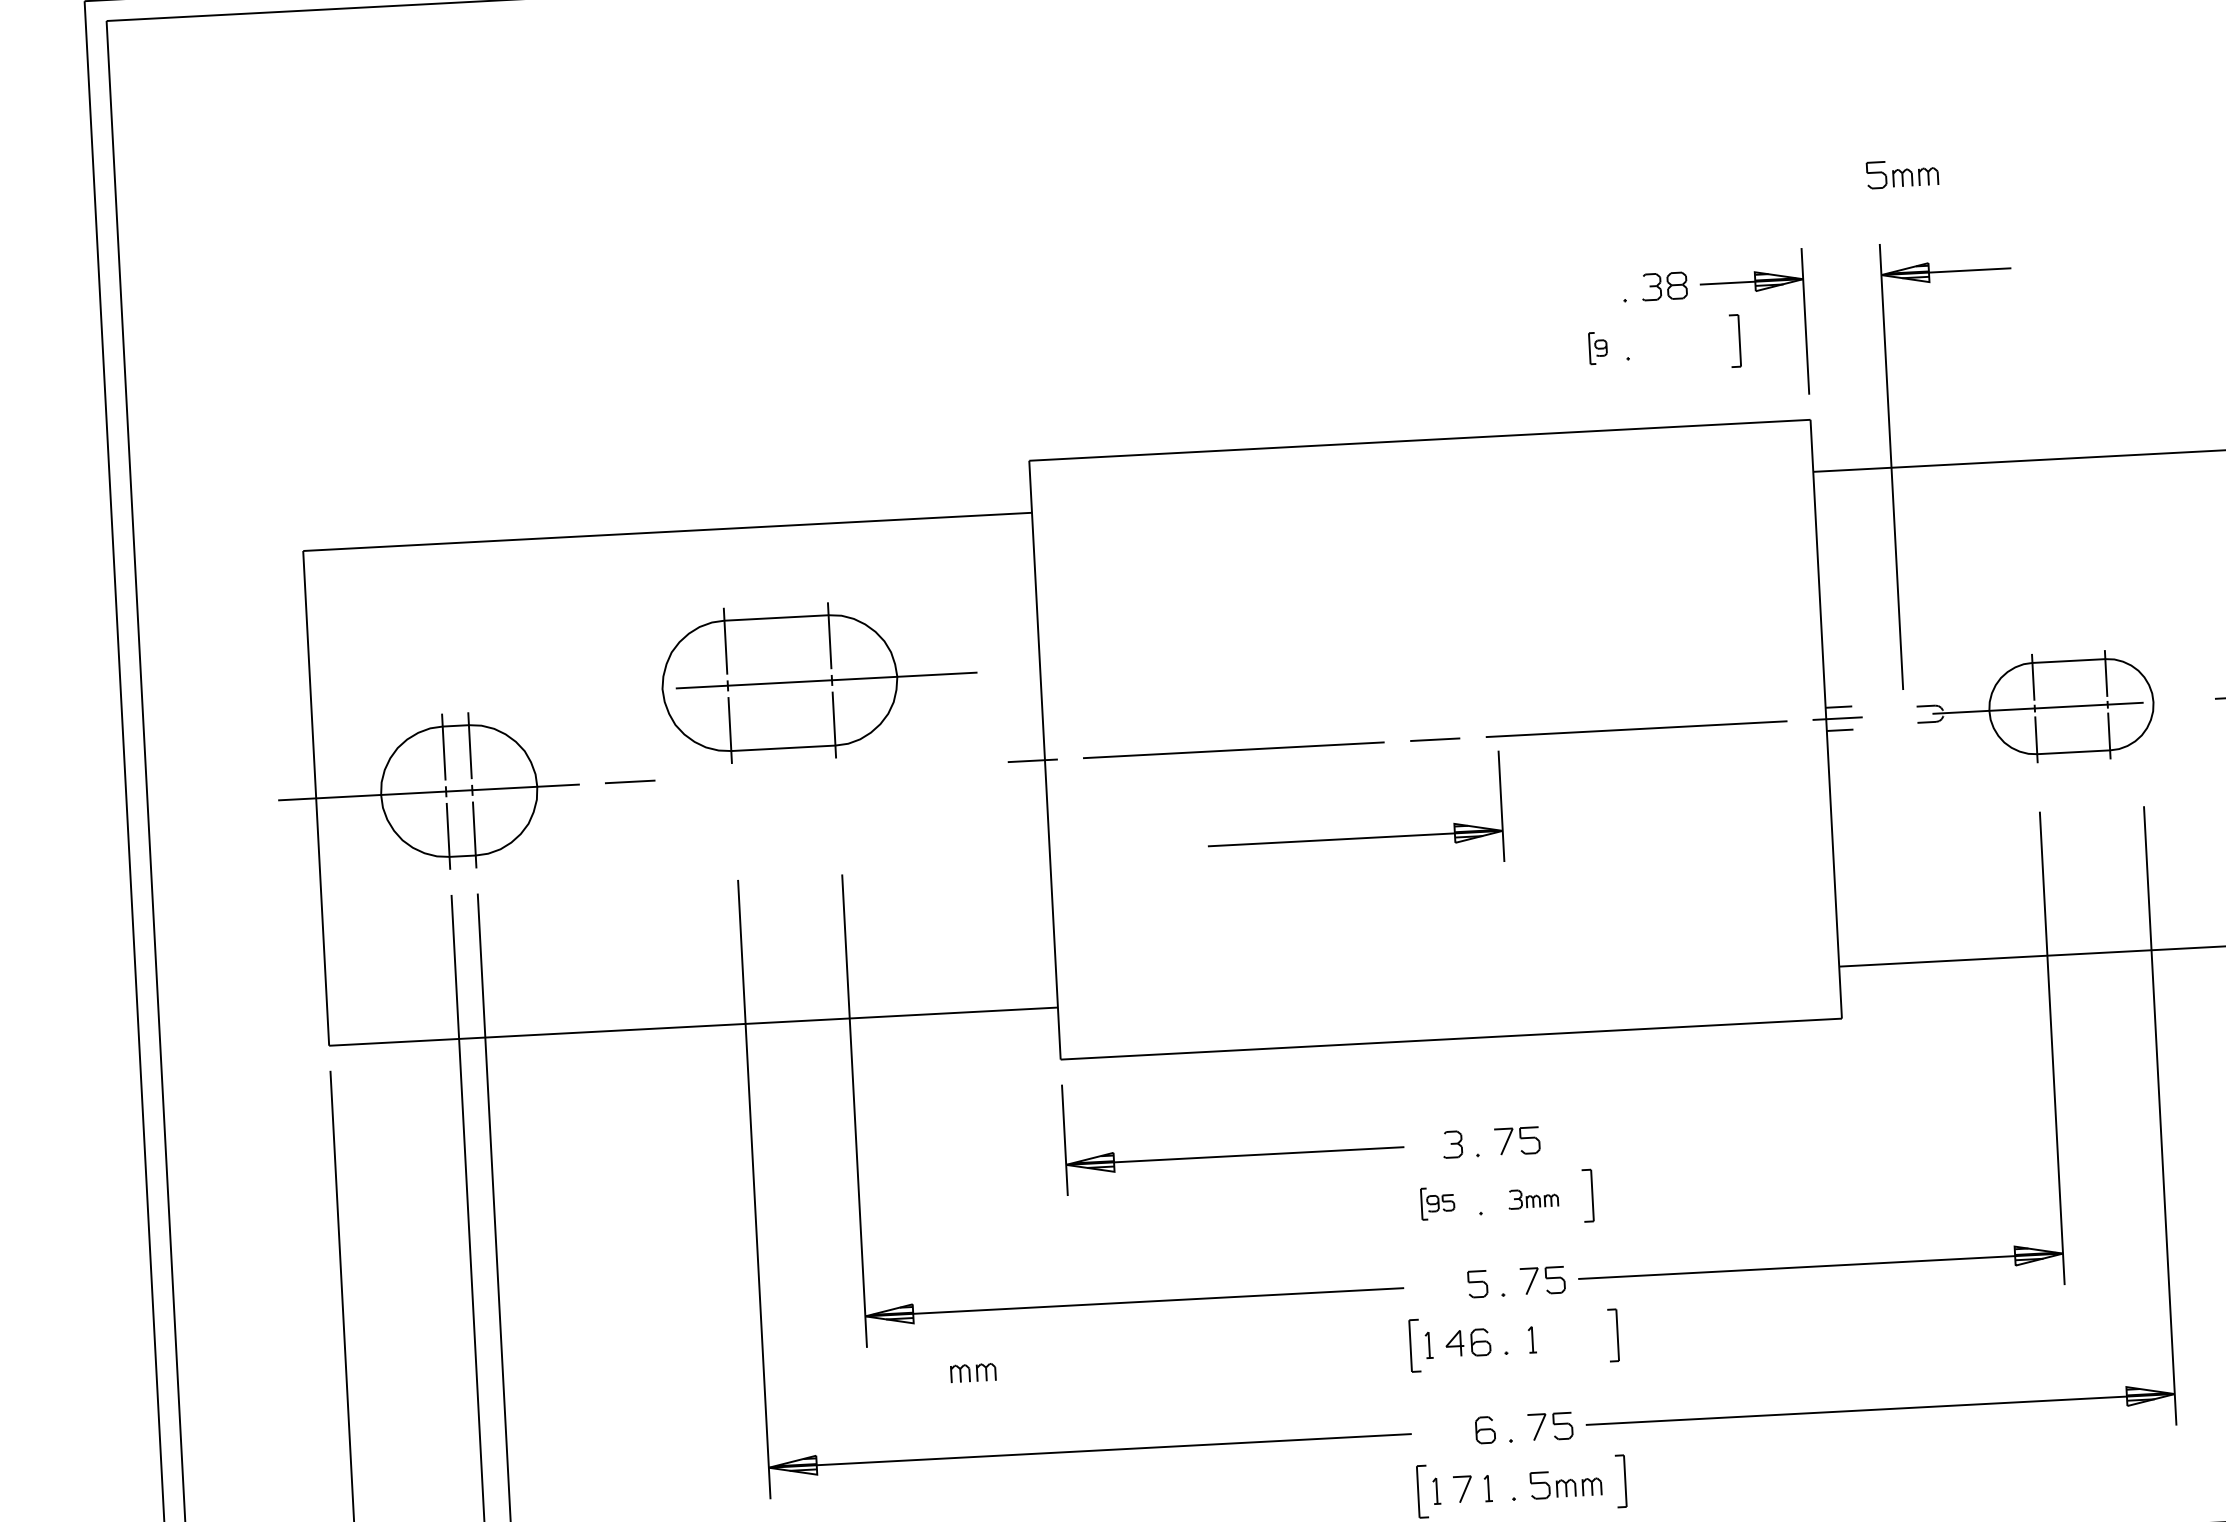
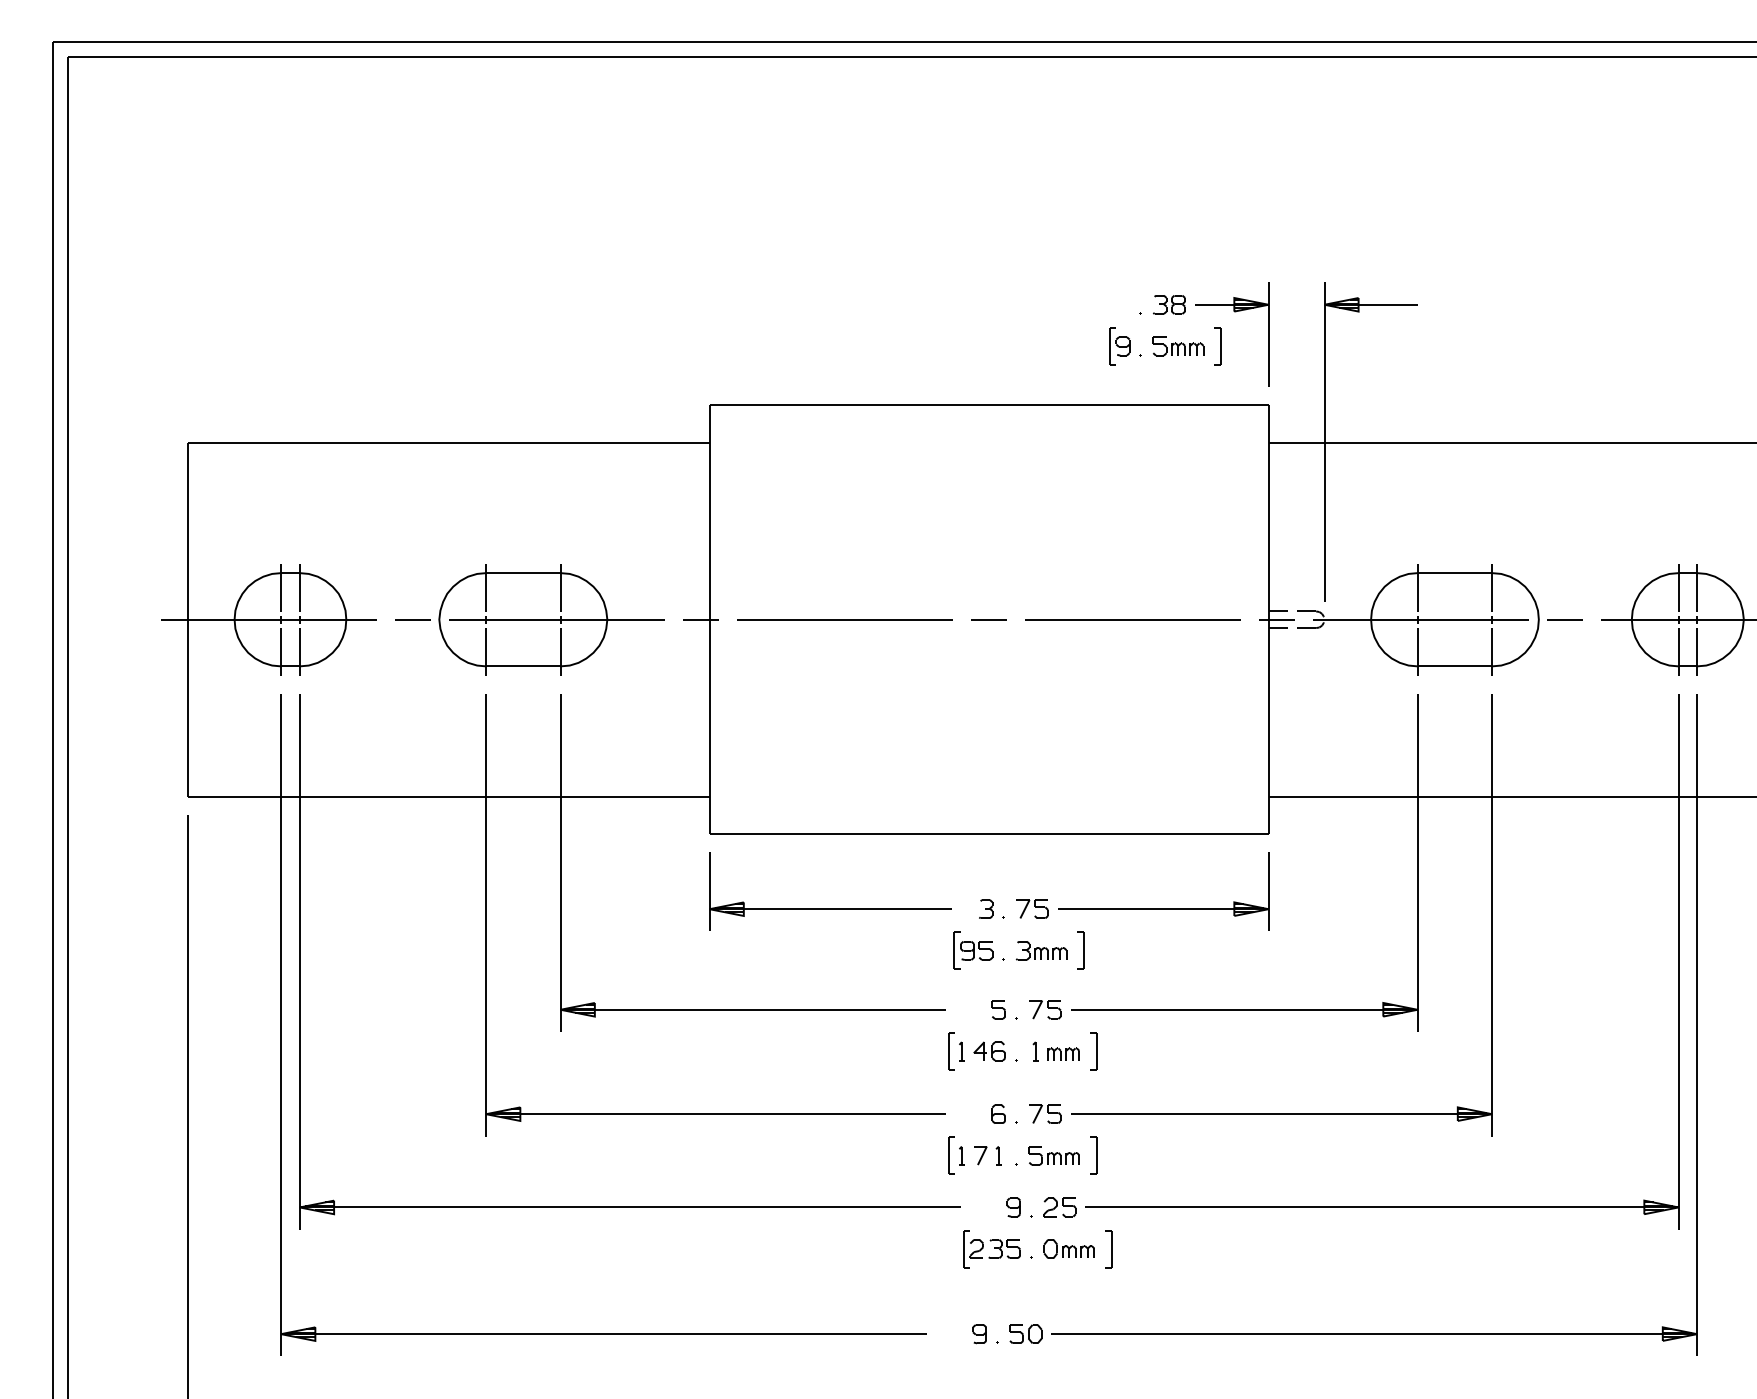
part: (1902, 174) -> (1178, 346), moved
part: (1597, 348) -> (1119, 346), size x1.67
part: (819, 680) -> (551, 619), moved
part: (2035, 708) -> (1418, 619), size x1.43
part: (1355, 837) -> (1163, 908), moved
part: (1533, 1198) -> (1041, 950), size x1.43
part: (1438, 1203) -> (973, 950), size x1.67
part: (973, 1371) -> (1063, 1053), moved

